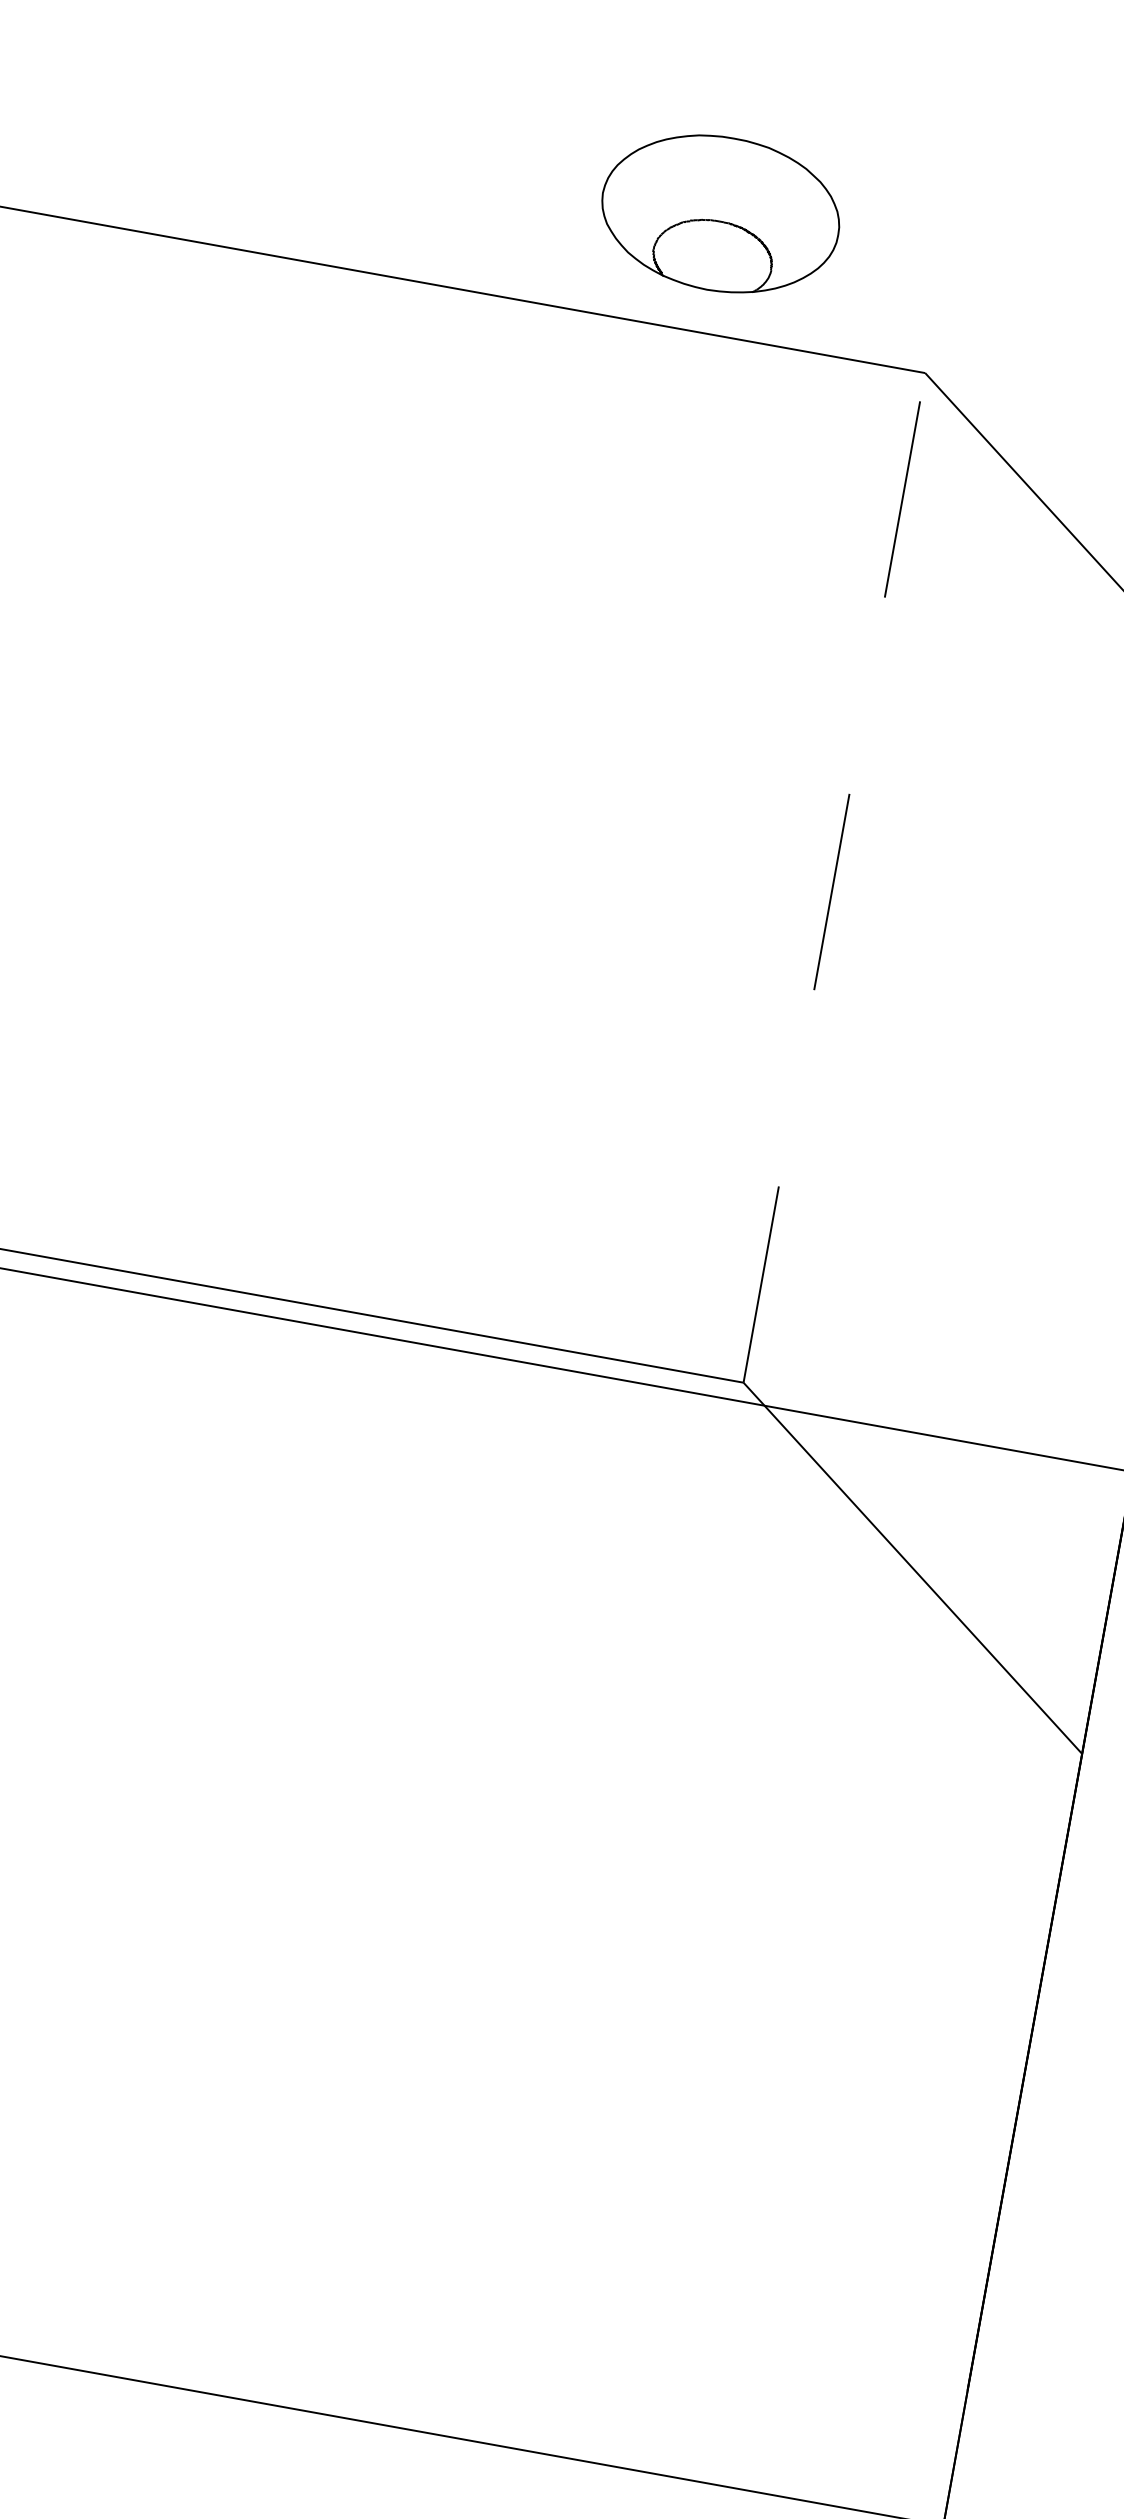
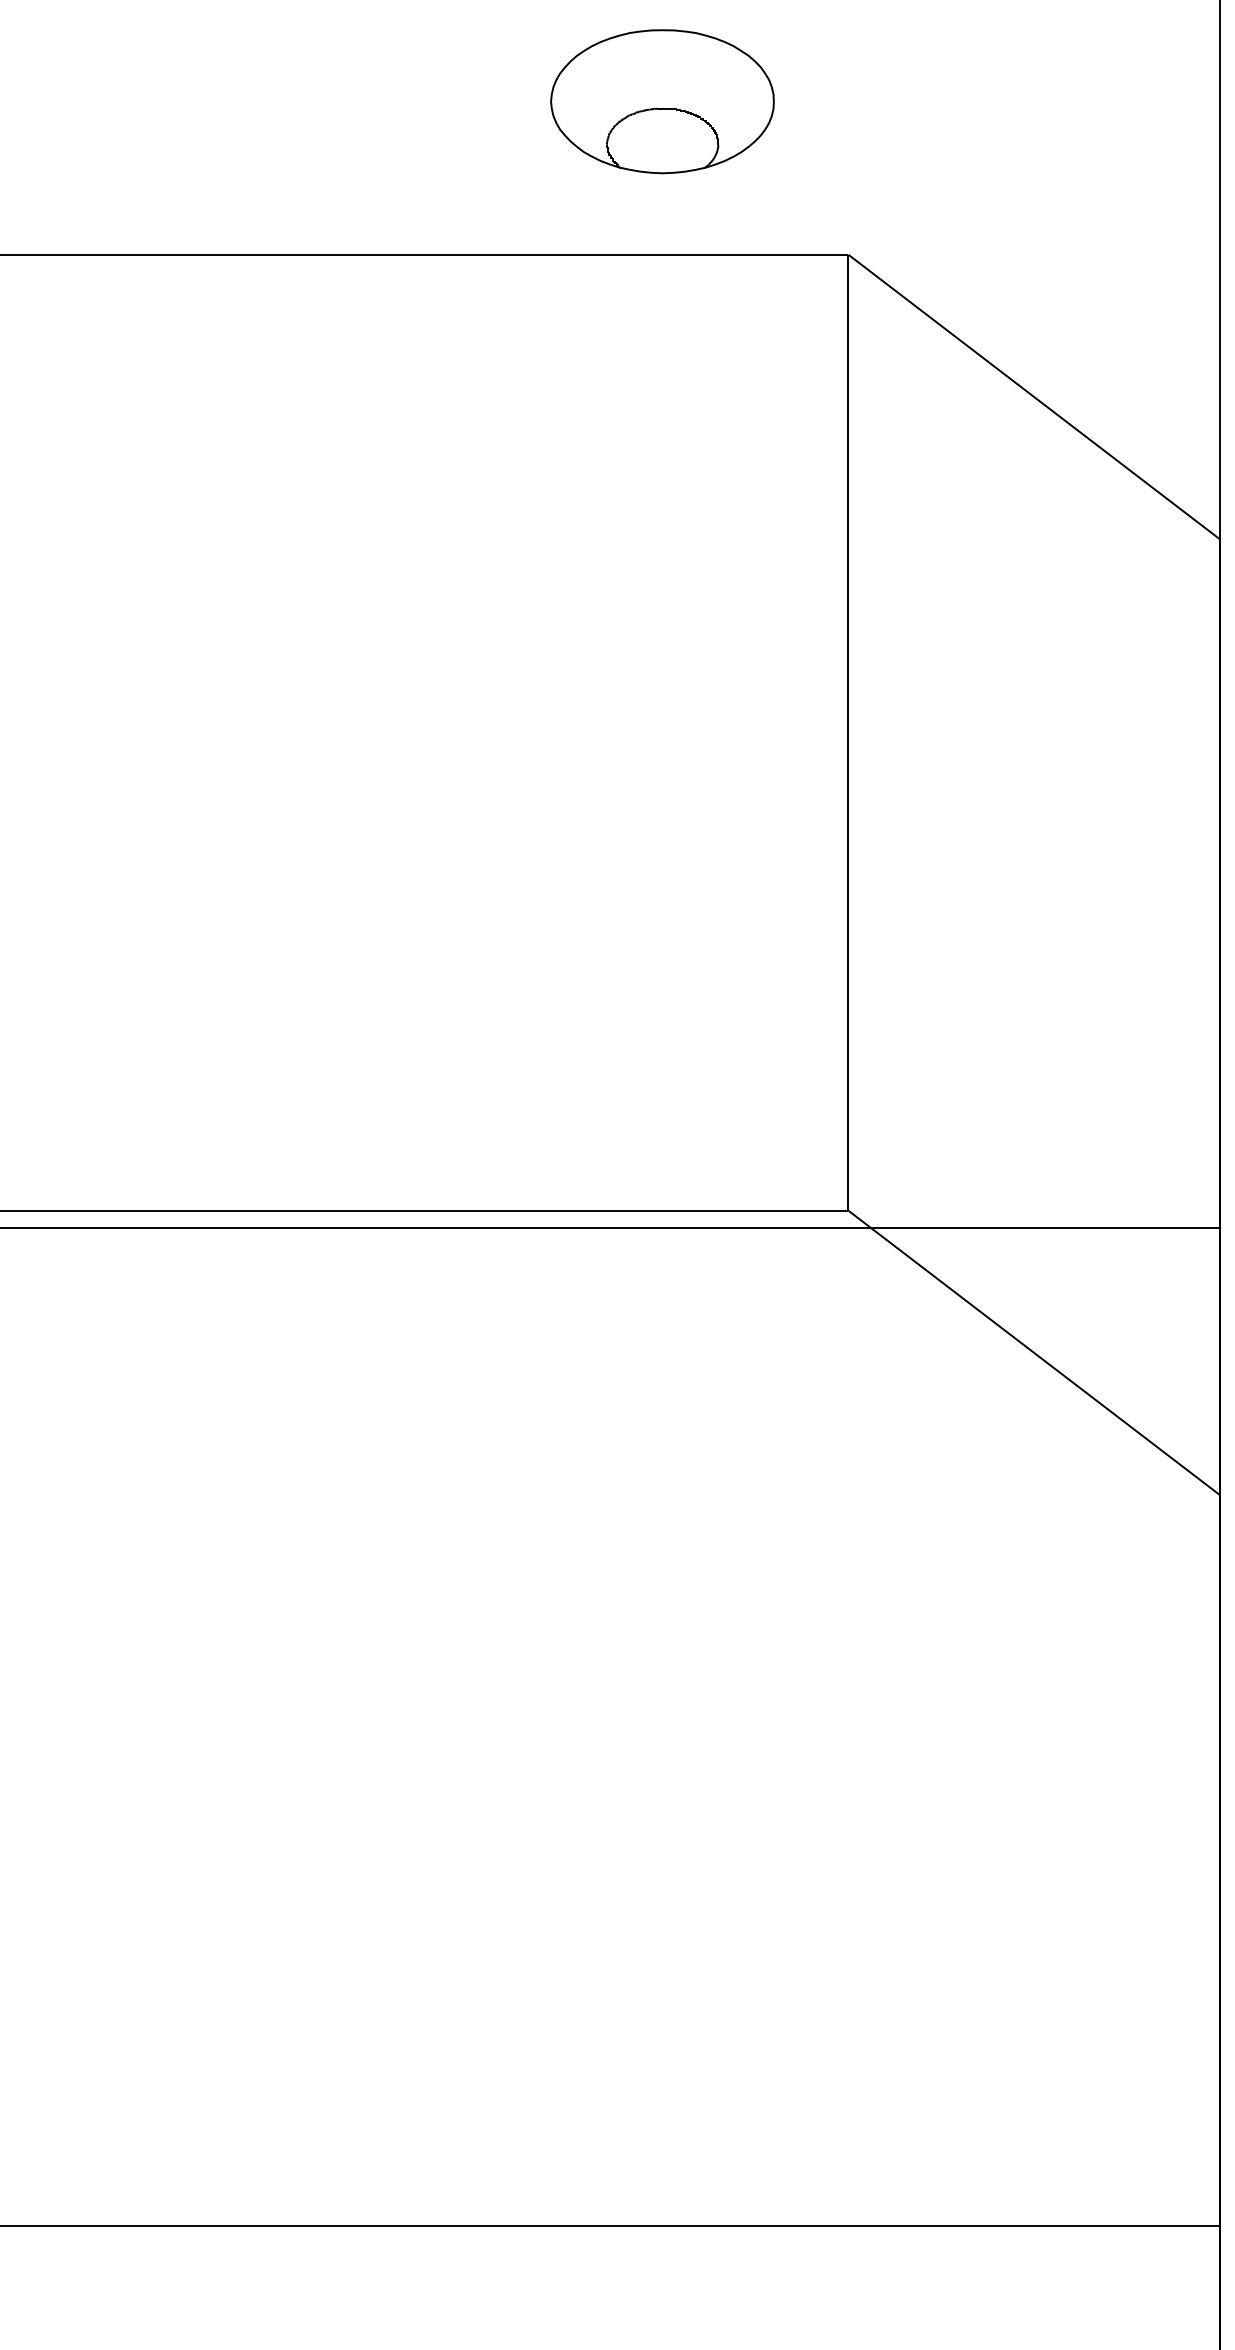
part: (720, 213) -> (662, 101), moved
line: (834, 877) -> (848, 732), dashed -> solid

